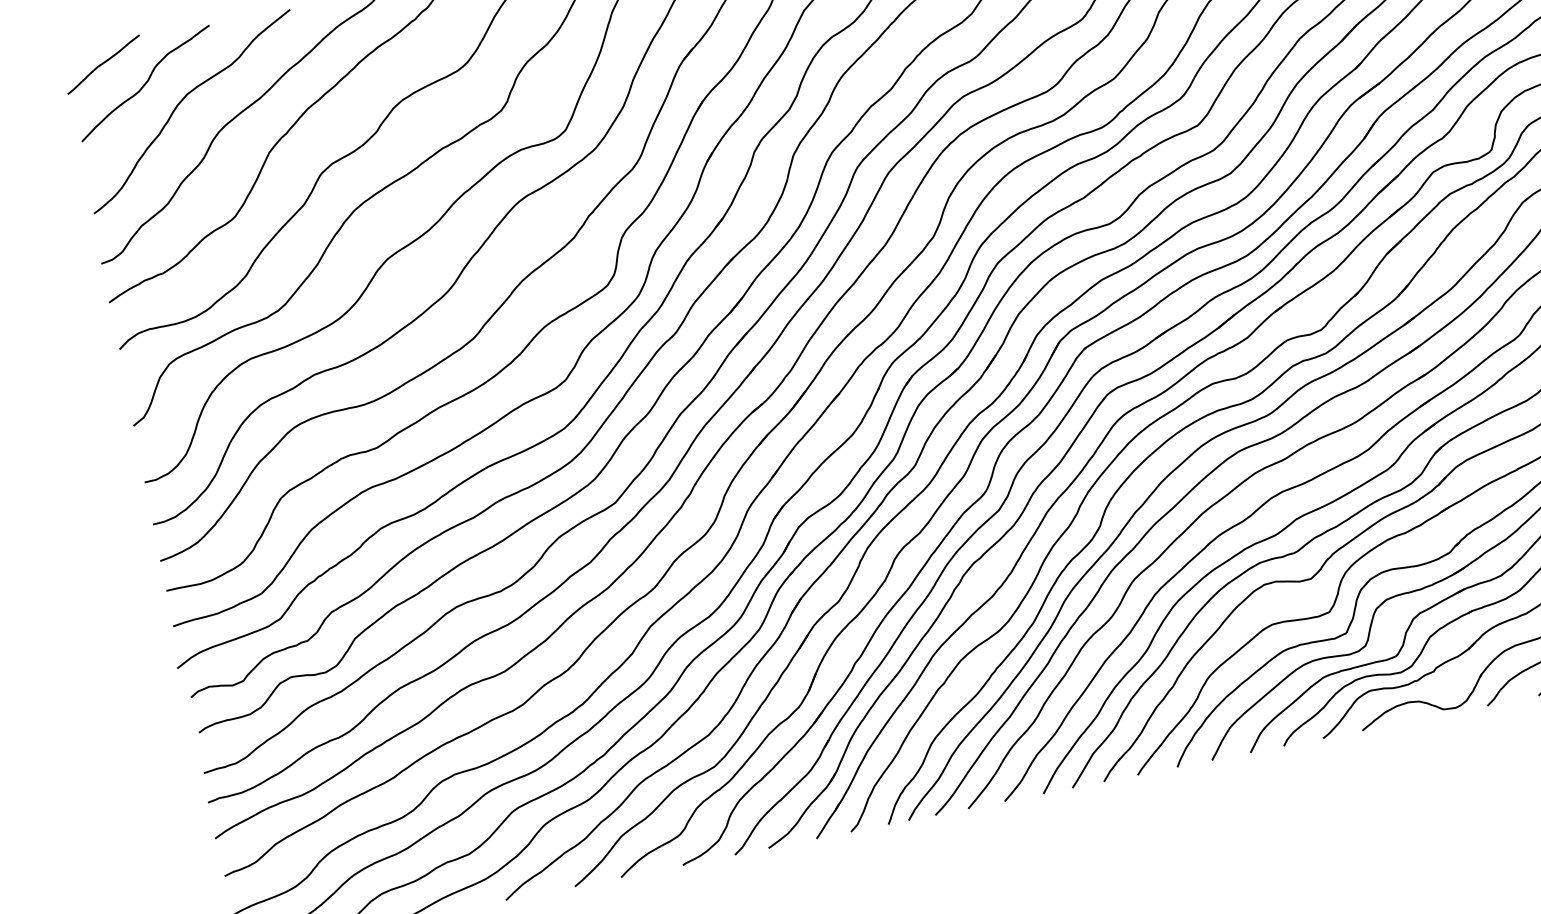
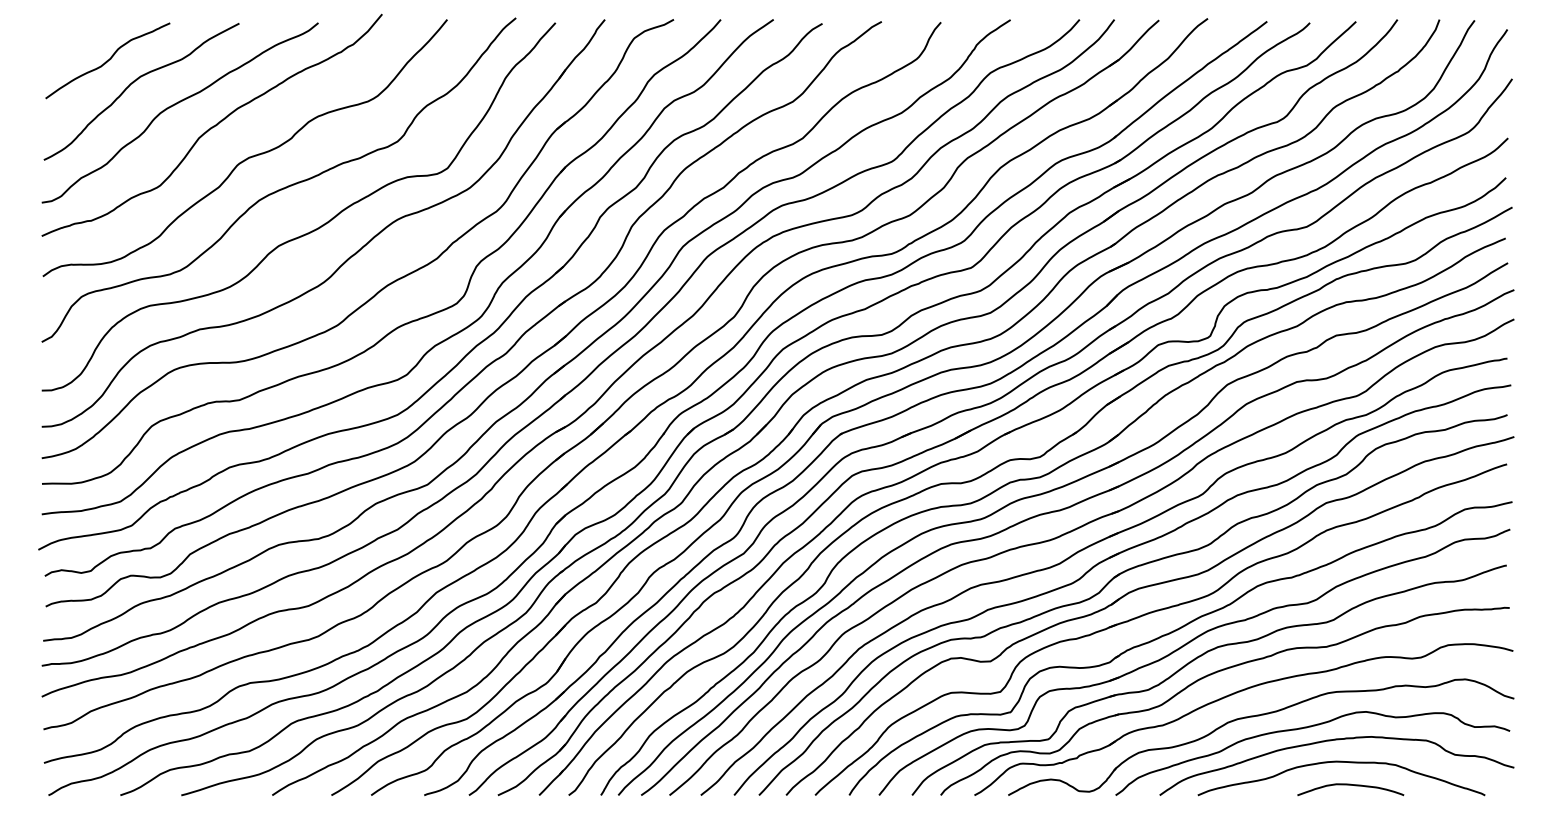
curve: (103, 63) -> (76, 37), removed

